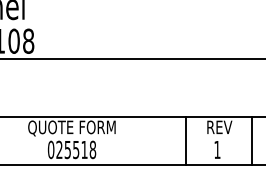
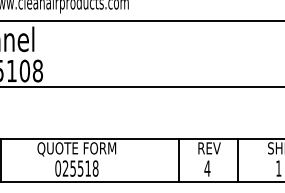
text: (217, 149) -> (207, 168), 1 -> 4

